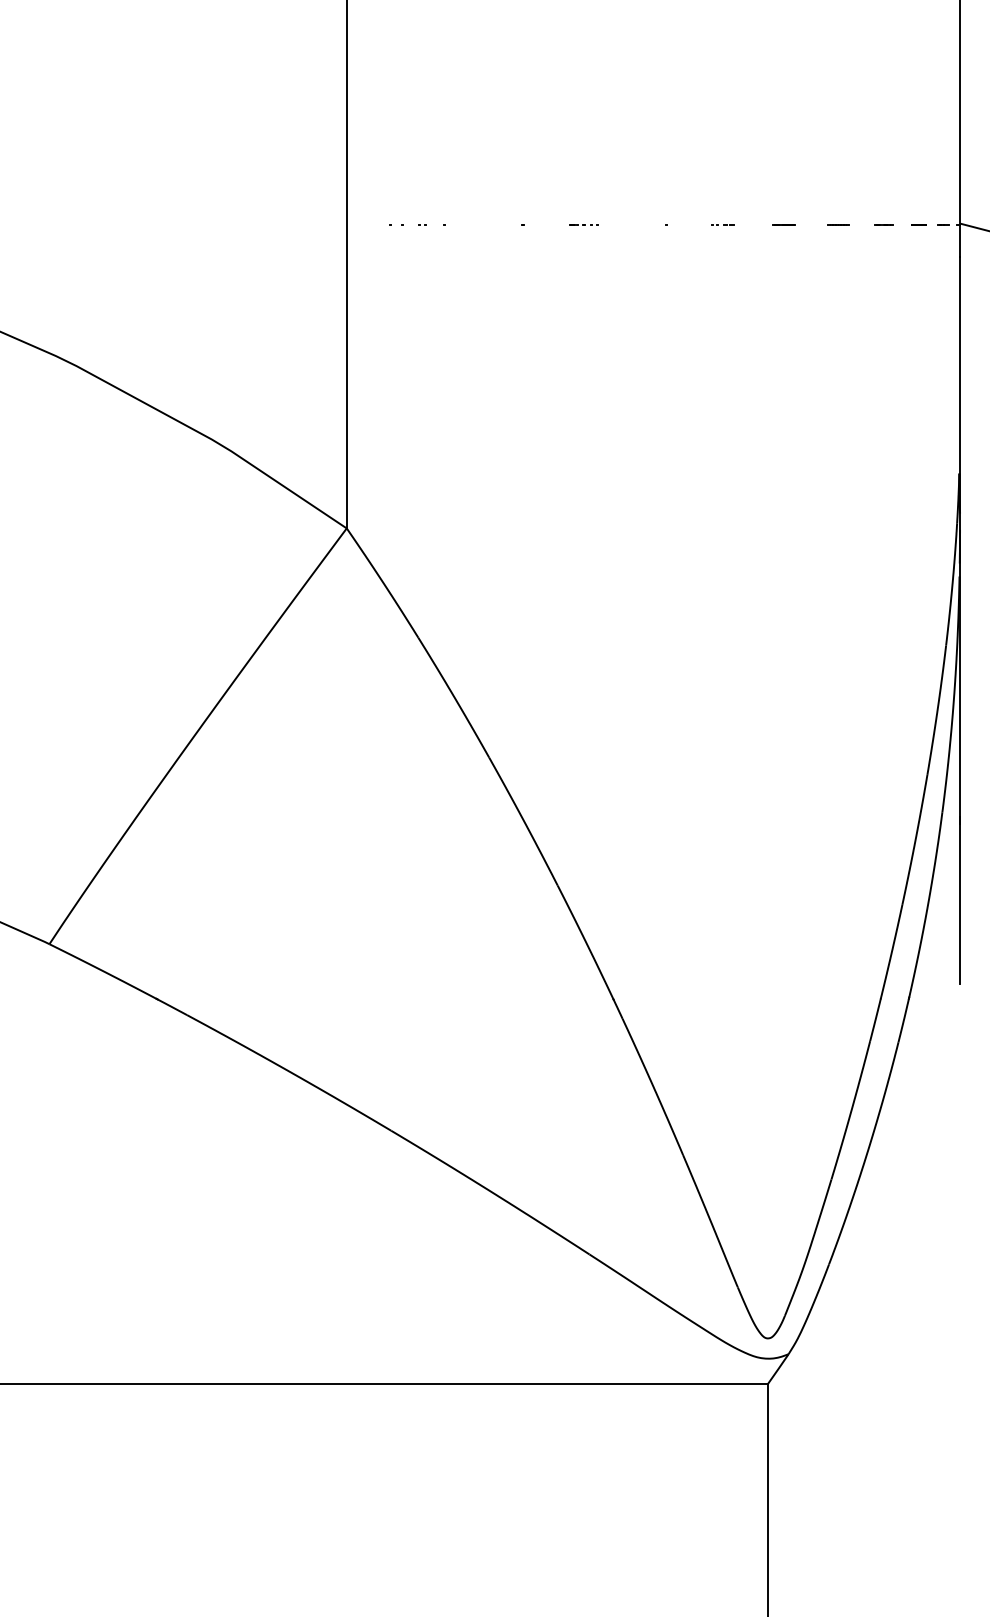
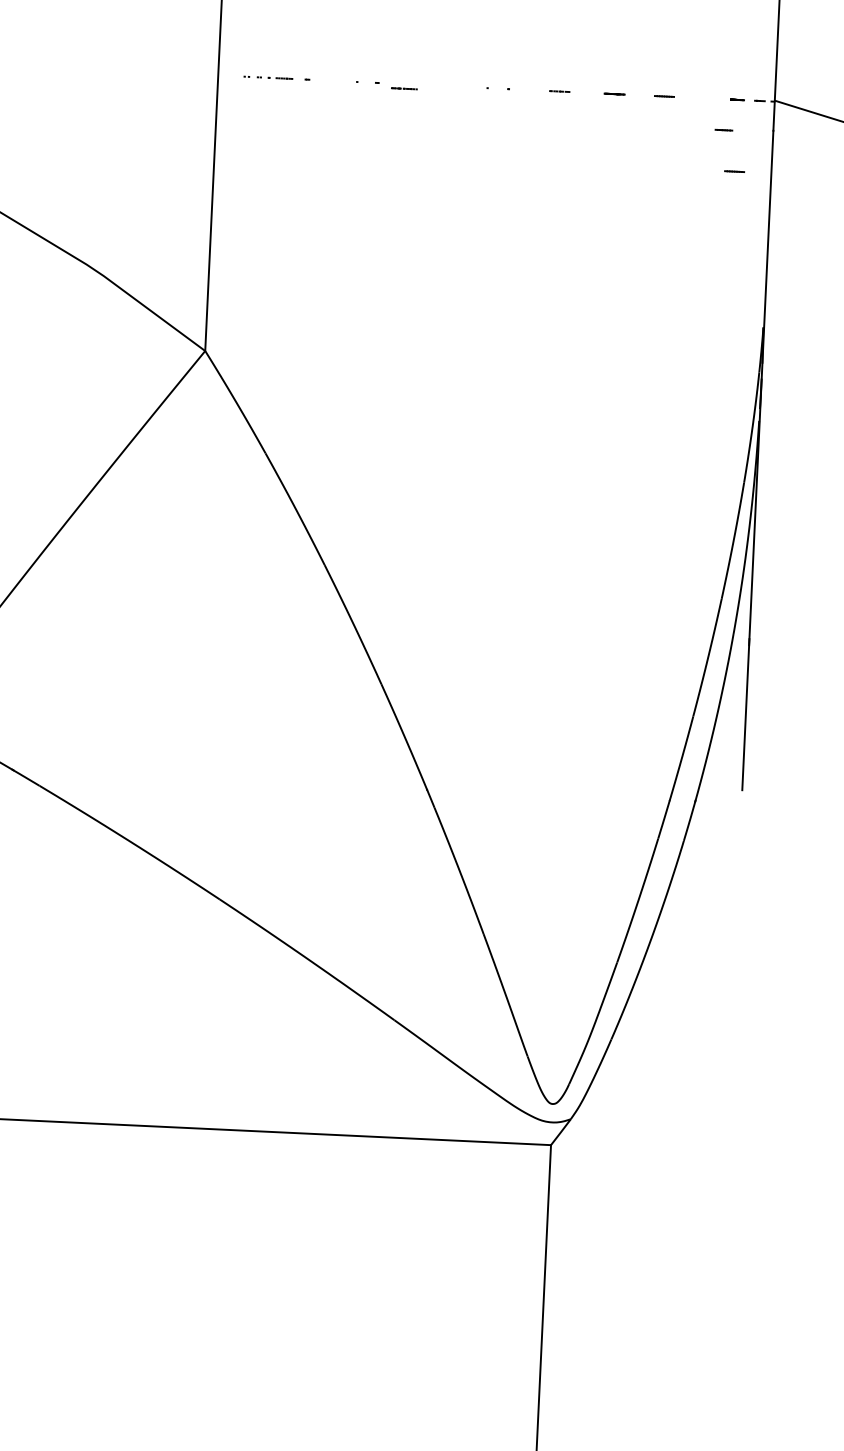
line: (583, 224) -> (403, 88), moved
line: (883, 224) -> (723, 130), moved
line: (919, 303) -> (734, 171), added

